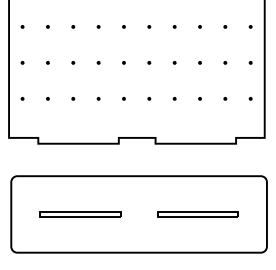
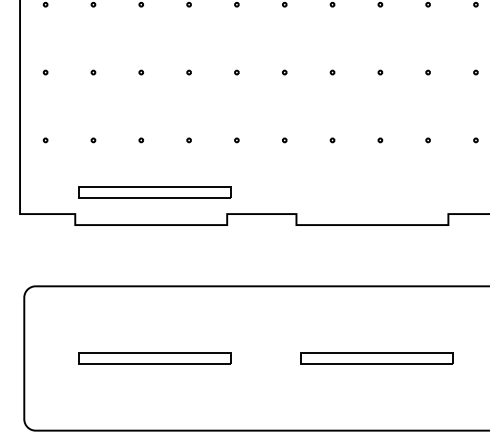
part: (80, 126) -> (154, 192), added

